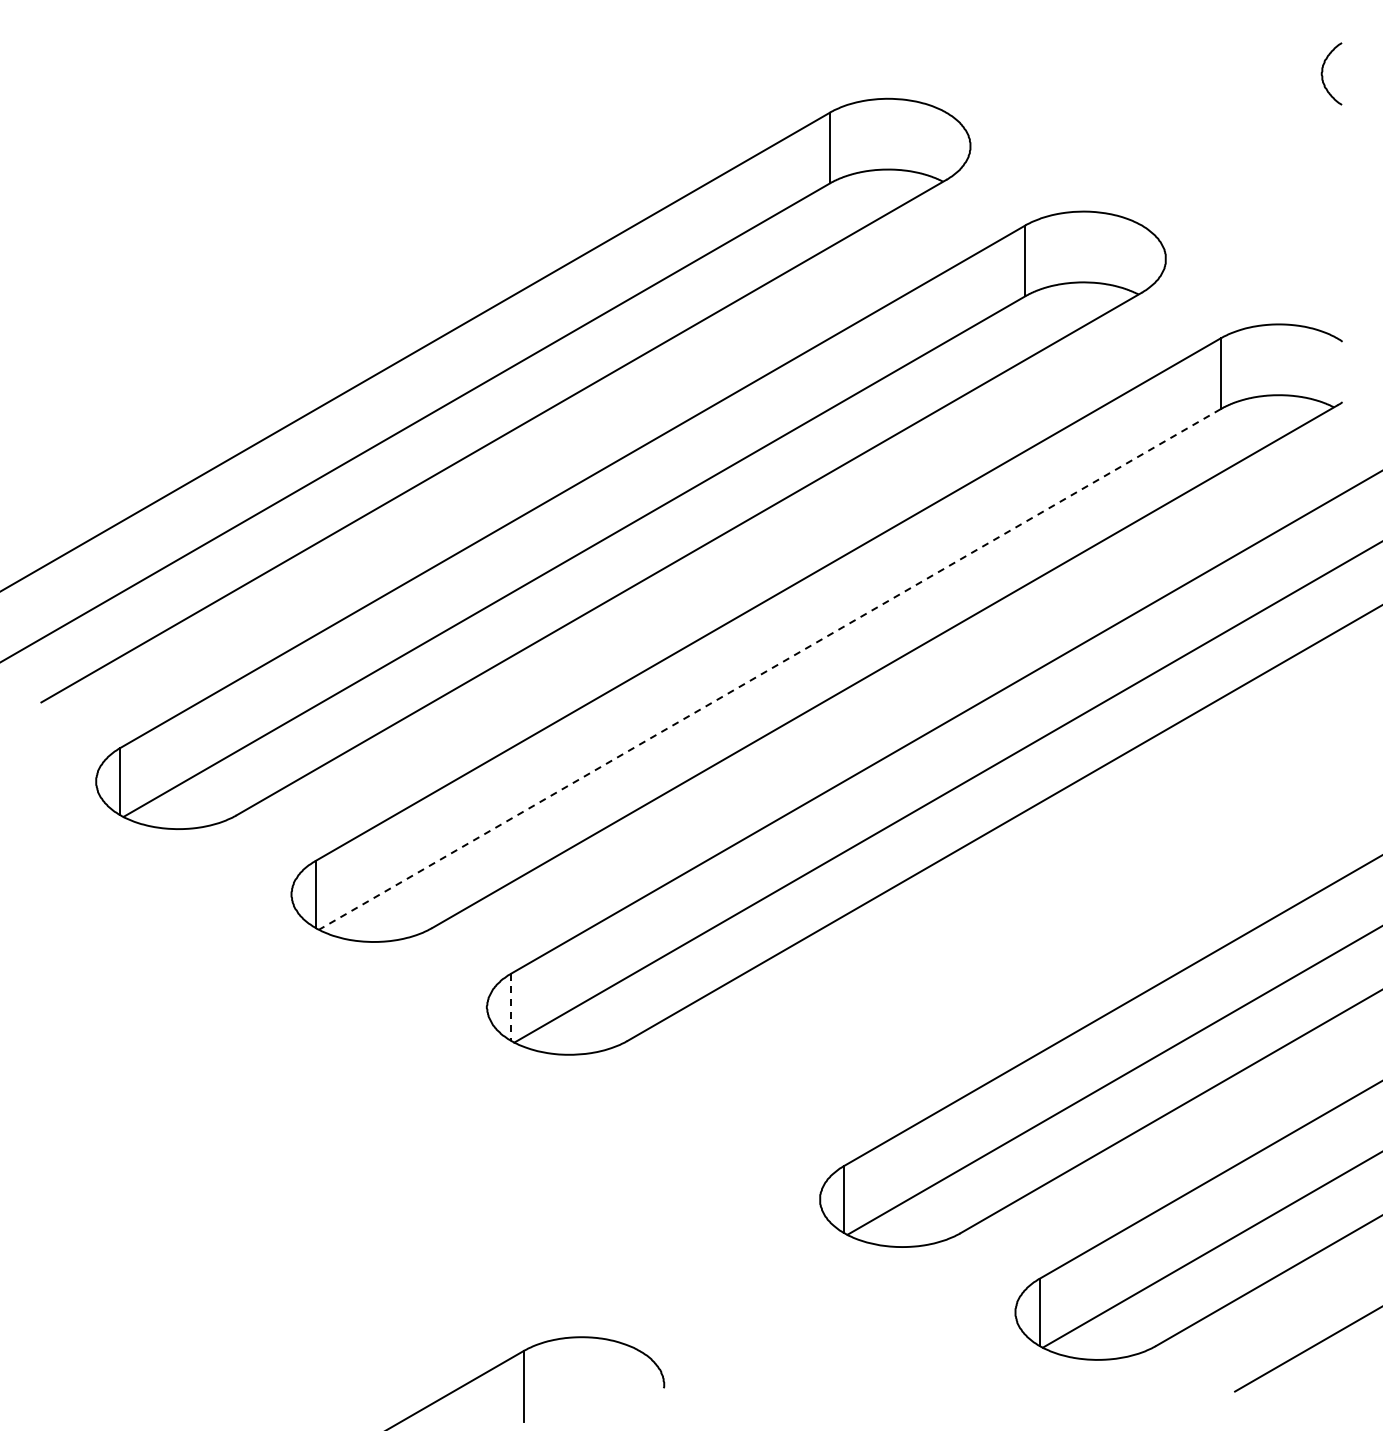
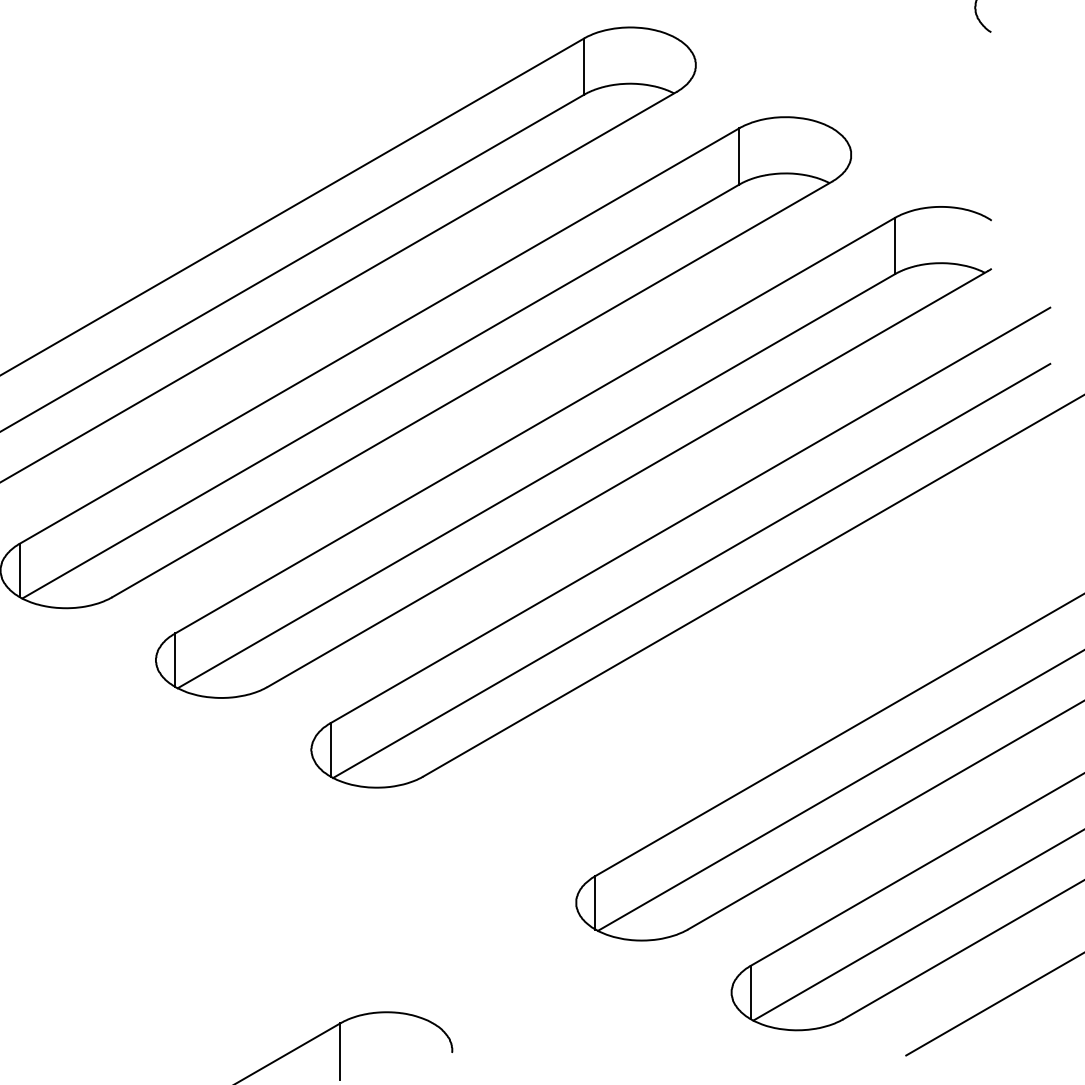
line: (769, 669) -> (536, 481), dashed -> solid
line: (511, 1007) -> (330, 750), dashed -> solid

